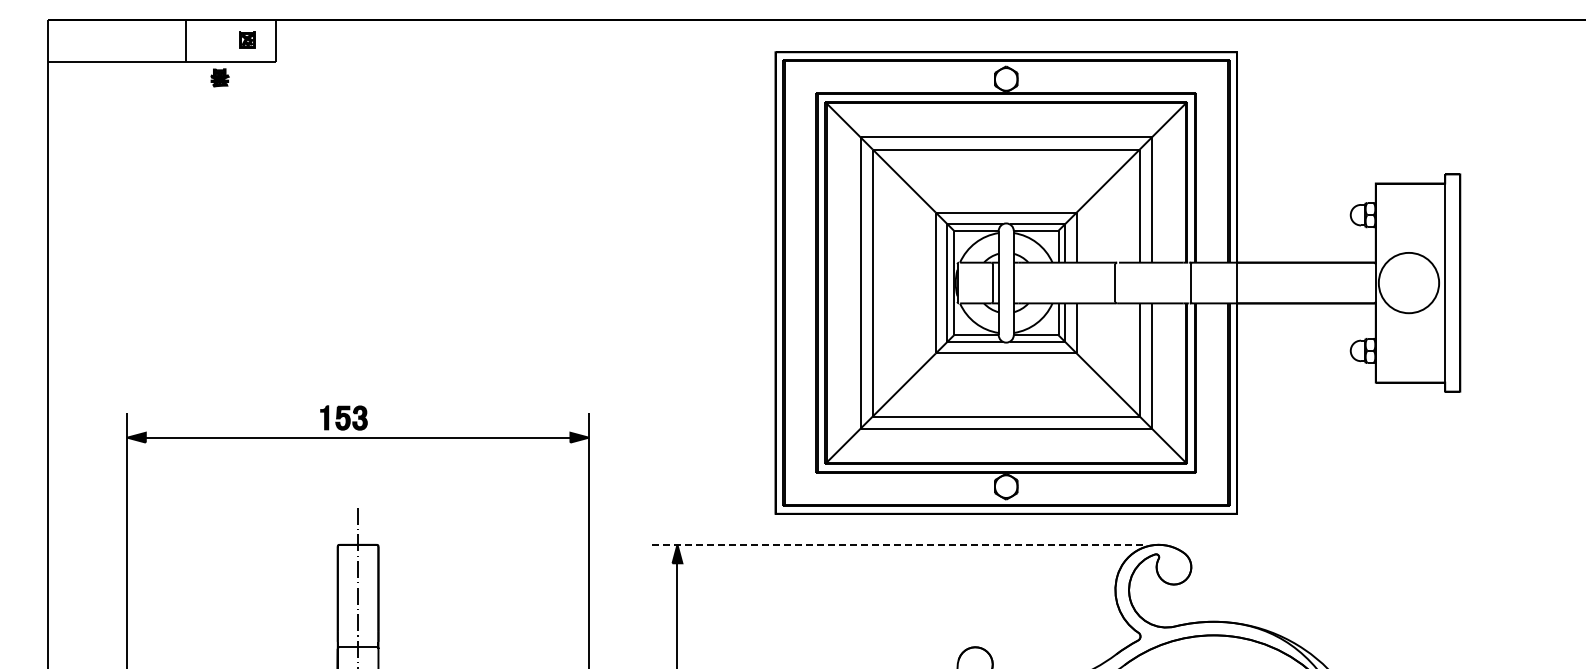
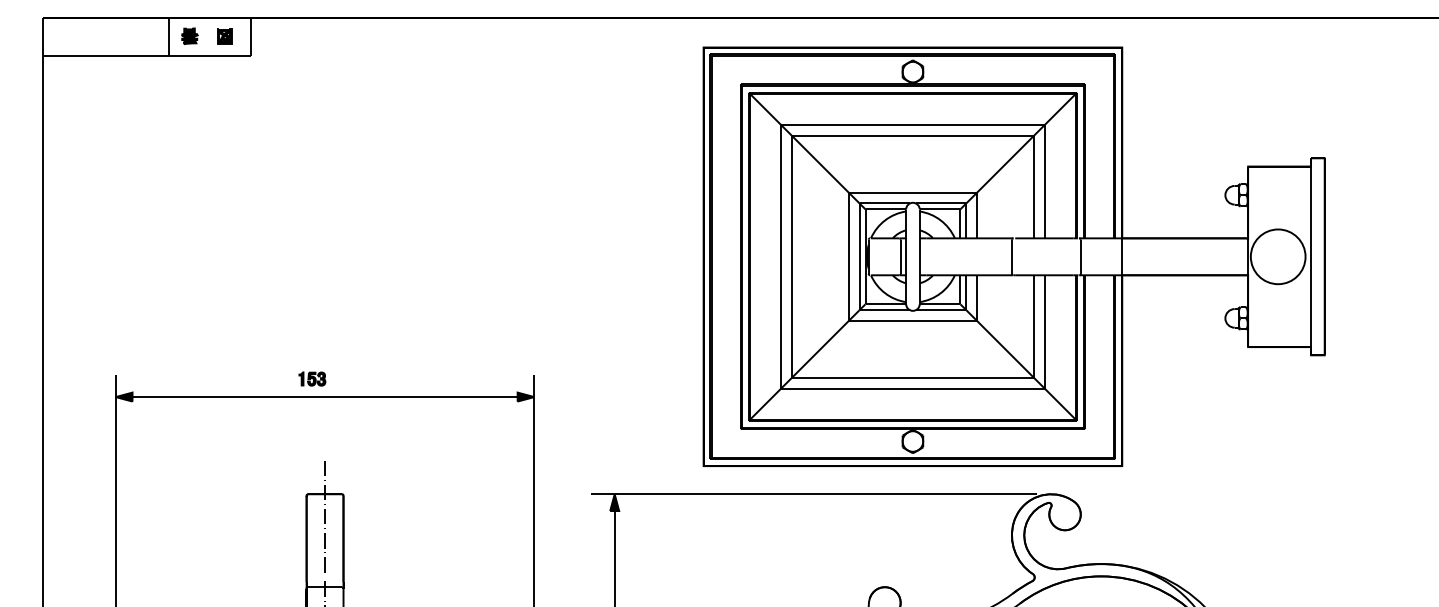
part: (219, 77) -> (189, 35), moved
part: (344, 417) -> (312, 378), size x0.62
line: (896, 544) -> (813, 493), dashed -> solid

